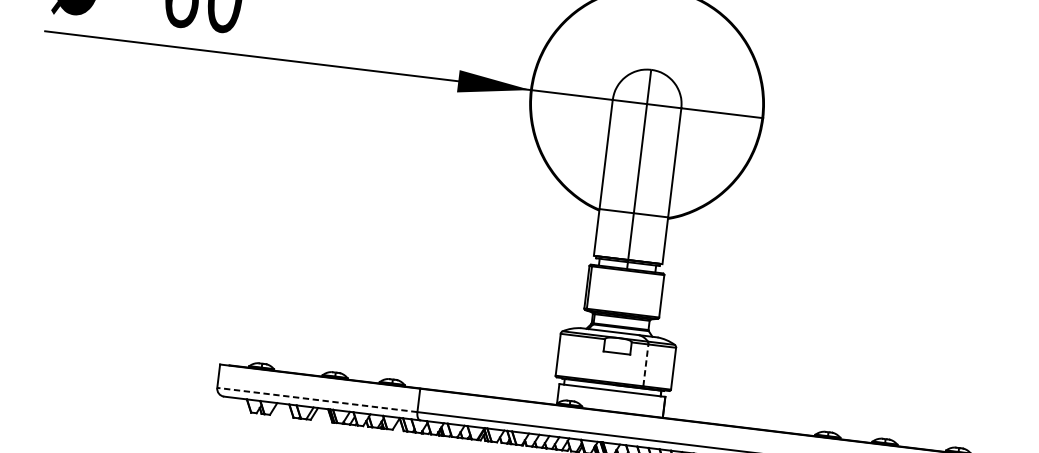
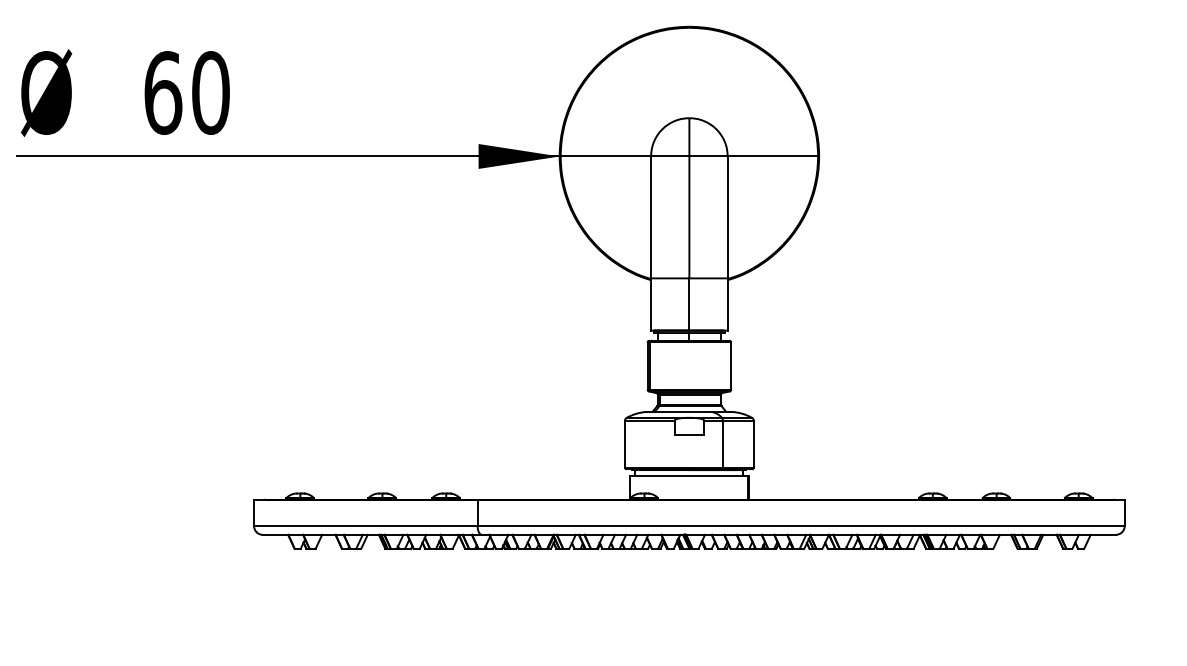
line: (645, 364) -> (722, 443), dashed -> solid
line: (317, 400) -> (365, 526), dashed -> solid

